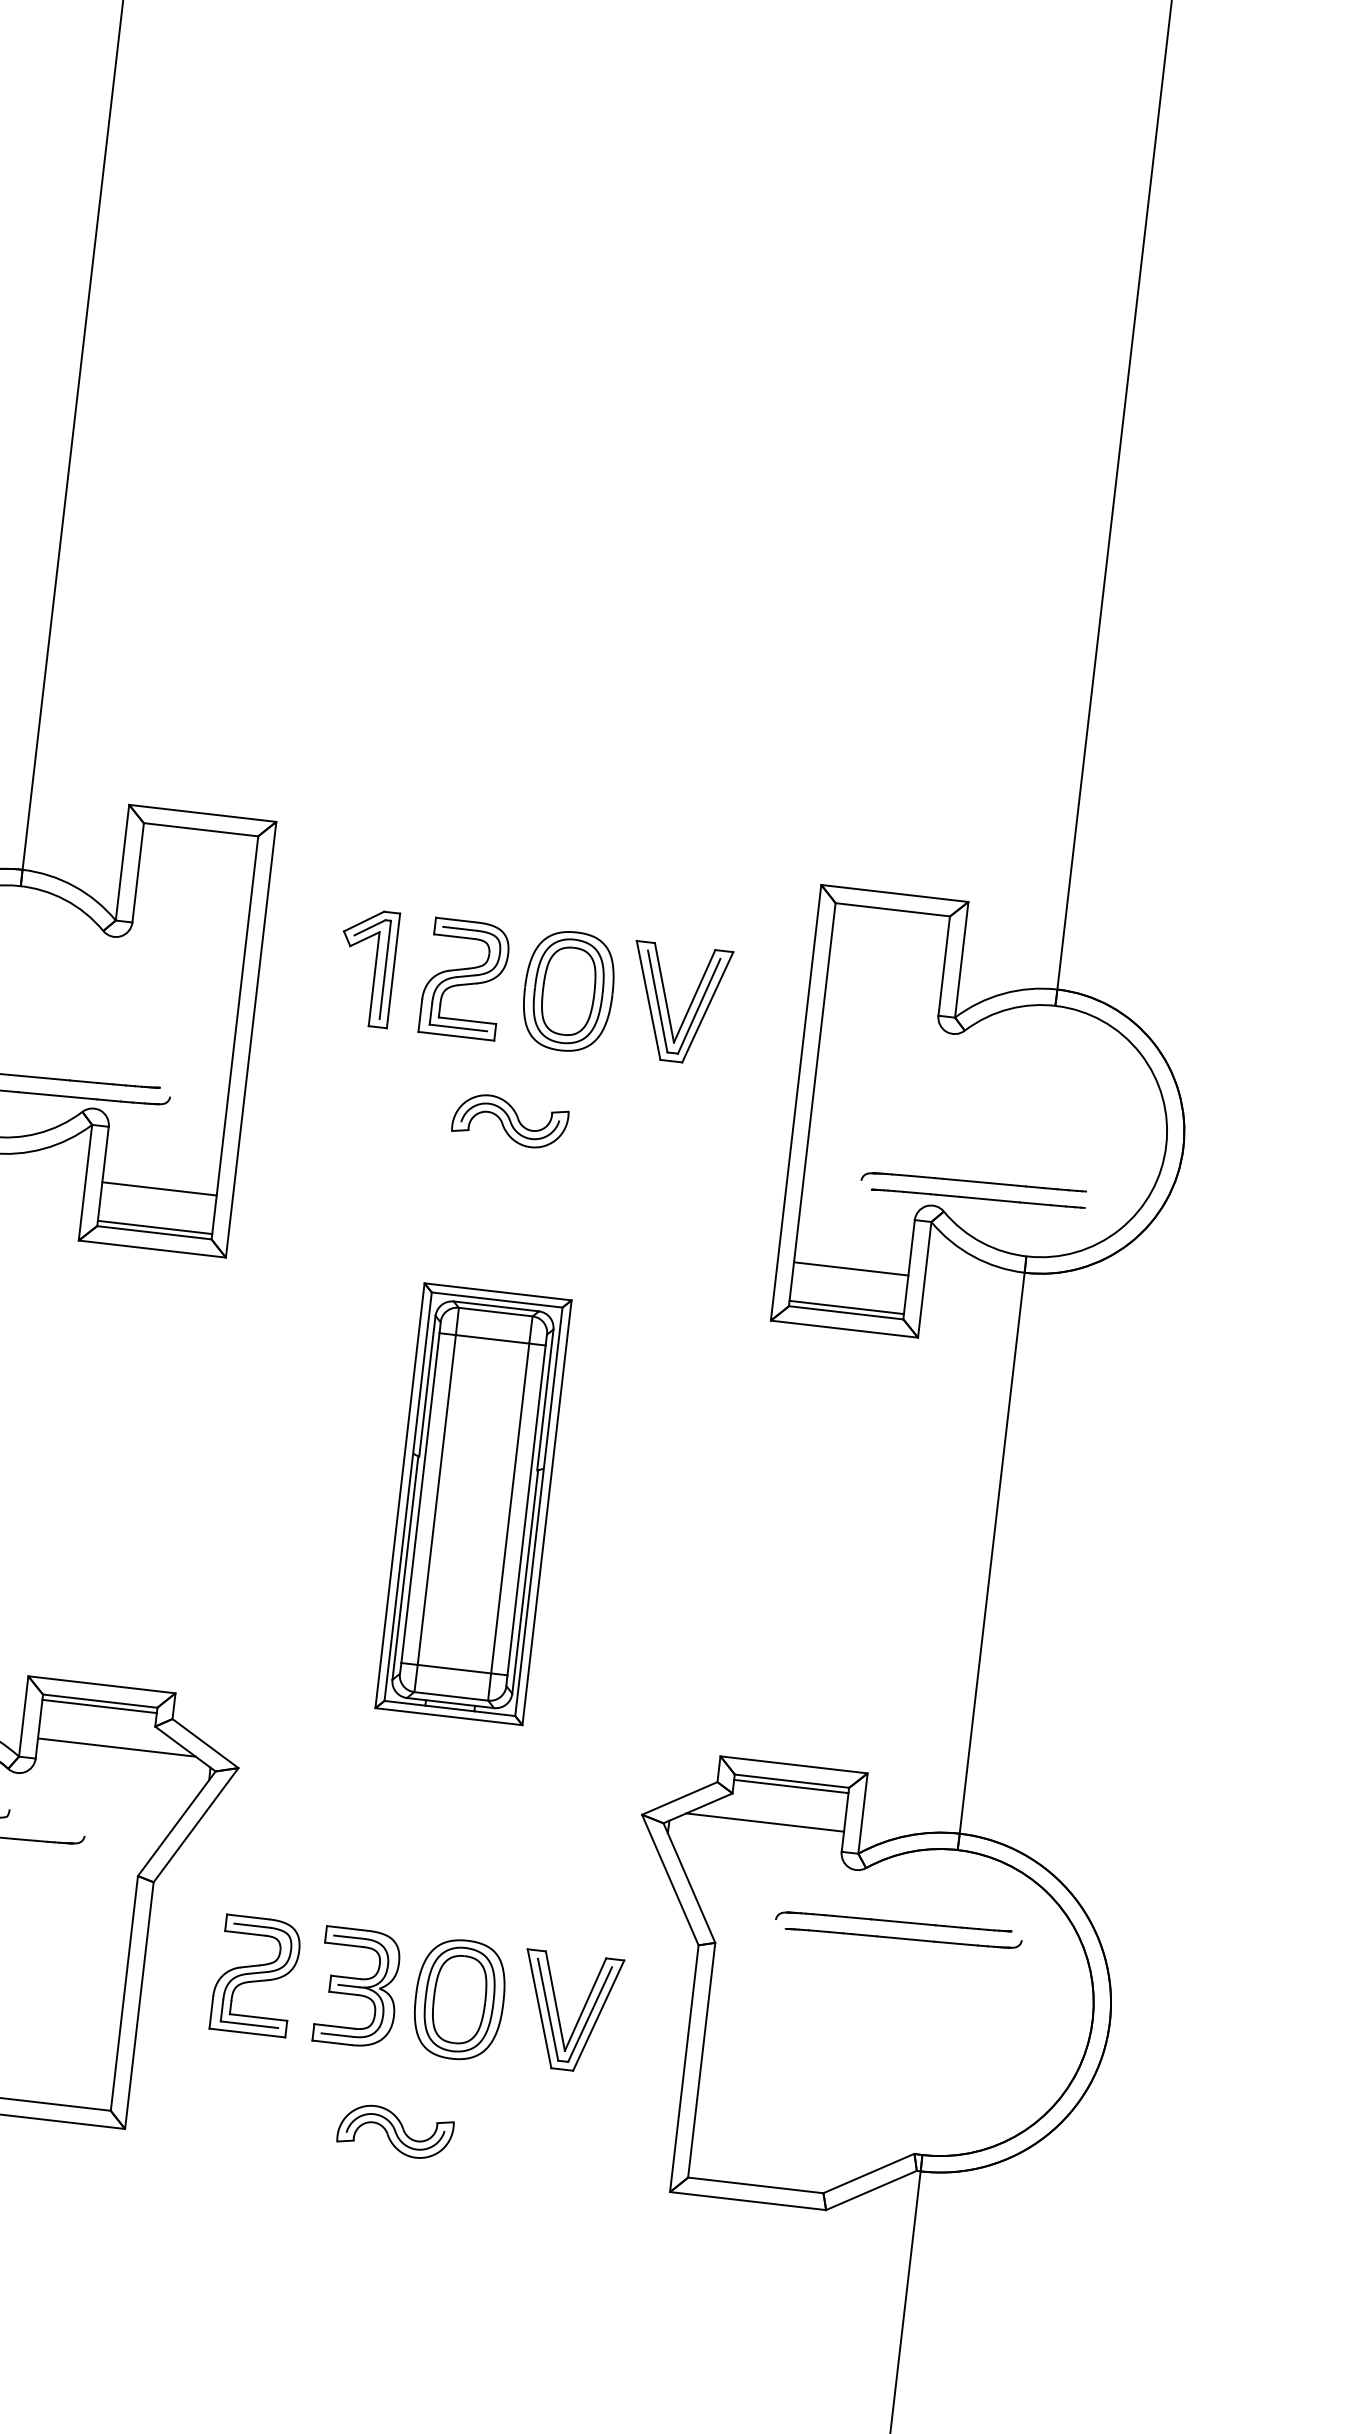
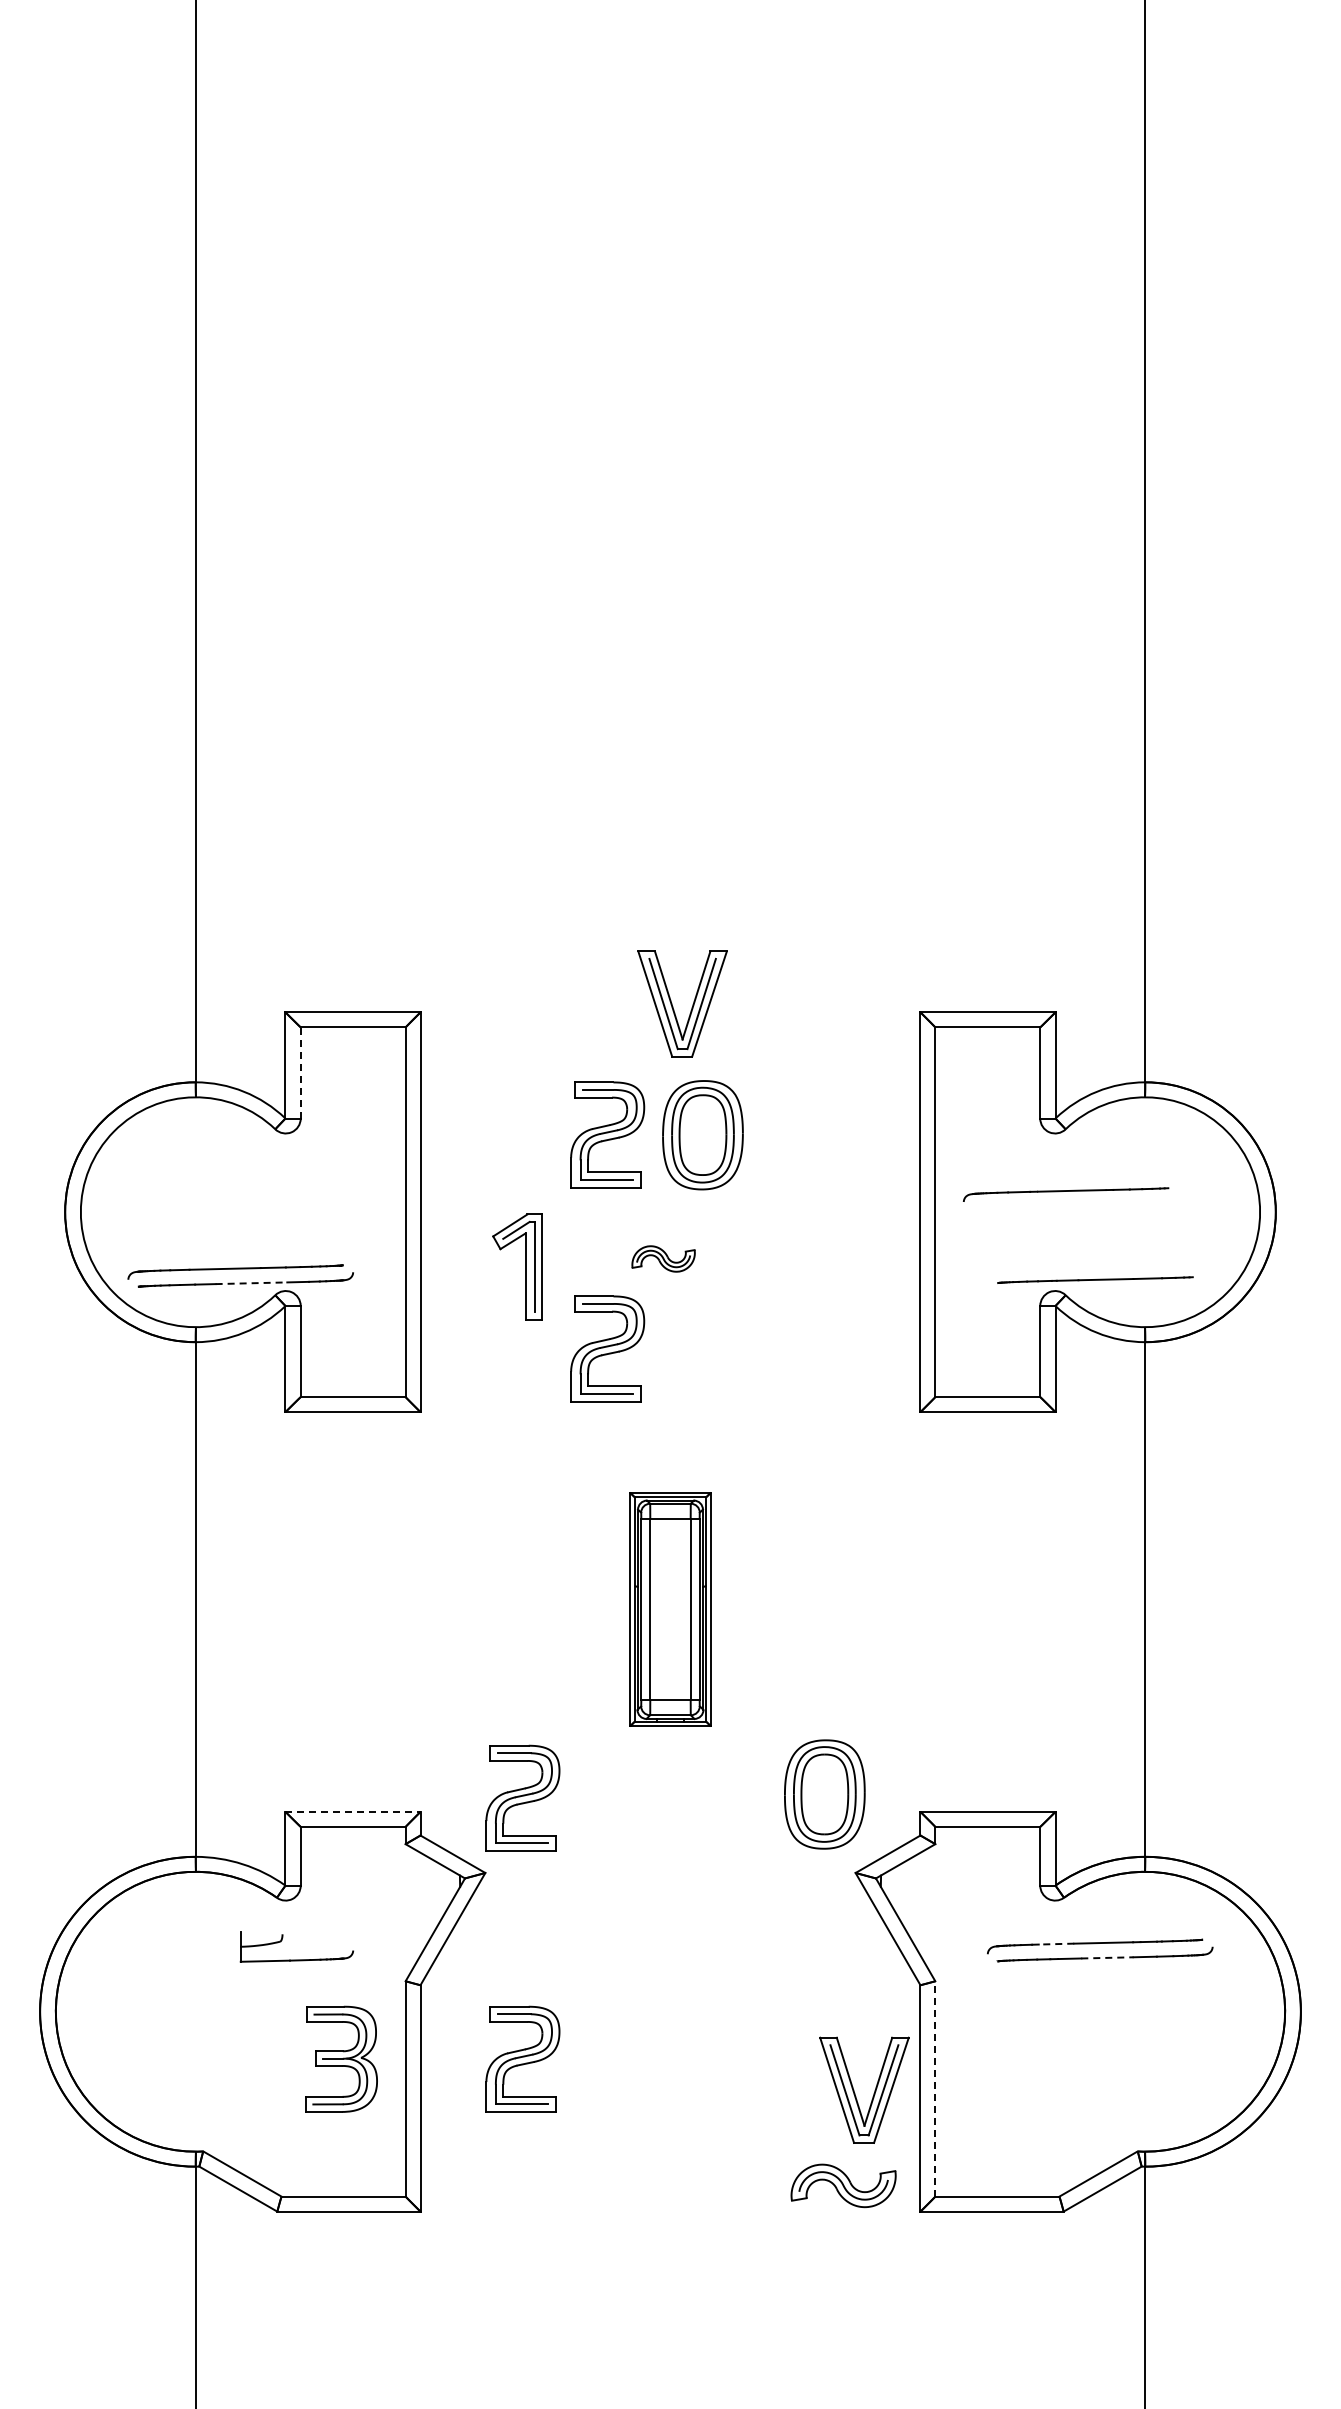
line: (137, 872) -> (300, 1072), solid -> dashed
part: (375, 968) -> (525, 1266), moved
part: (668, 1005) -> (673, 1006), moved
line: (57, 1096) -> (251, 1283), solid -> dashed
part: (510, 1120) -> (663, 1258), size x0.6
part: (974, 1185) -> (1066, 1194), moved
line: (158, 1188) -> (352, 1356), removed
part: (437, 1211) -> (607, 1348), added
line: (154, 1227) -> (352, 1392), removed
line: (850, 1268) -> (987, 1356), removed
line: (846, 1307) -> (987, 1392), removed
part: (473, 1504) -> (670, 1609), size x0.6
line: (102, 1684) -> (353, 1811), solid -> dashed
part: (288, 1690) -> (522, 1797), added
line: (98, 1706) -> (352, 1831), removed
line: (116, 1747) -> (372, 1867), removed
line: (791, 1786) -> (987, 1831), removed
line: (764, 1822) -> (967, 1867), removed
line: (851, 1918) -> (1056, 1944), solid -> dashed
line: (905, 1938) -> (1107, 1957), solid -> dashed
part: (358, 1986) -> (341, 2058), moved
part: (459, 1999) -> (824, 1794), moved
part: (559, 2014) -> (855, 2093), moved
line: (701, 2059) -> (935, 2088), solid -> dashed
part: (395, 2131) -> (843, 2185), moved

